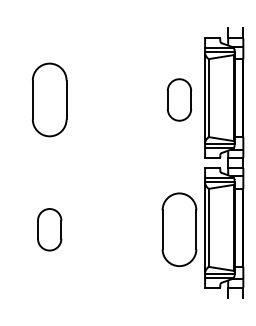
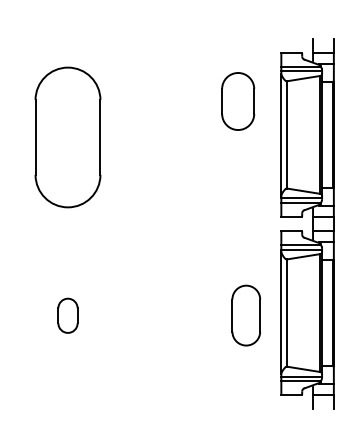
part: (49, 99) -> (67, 137), size x1.4
part: (179, 99) -> (238, 101), moved
part: (49, 229) -> (67, 315), size x0.6
part: (179, 229) -> (246, 315), size x0.6

